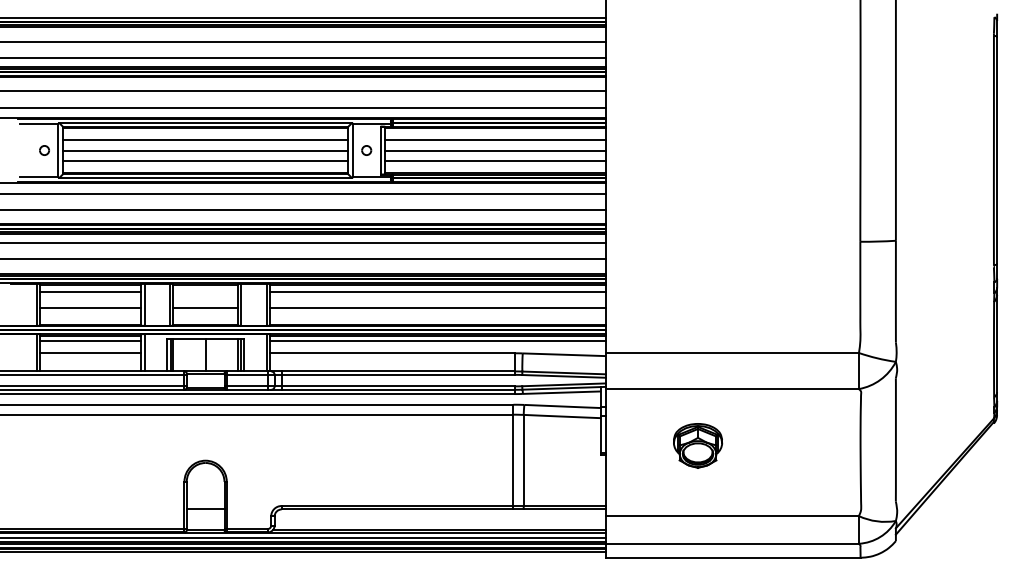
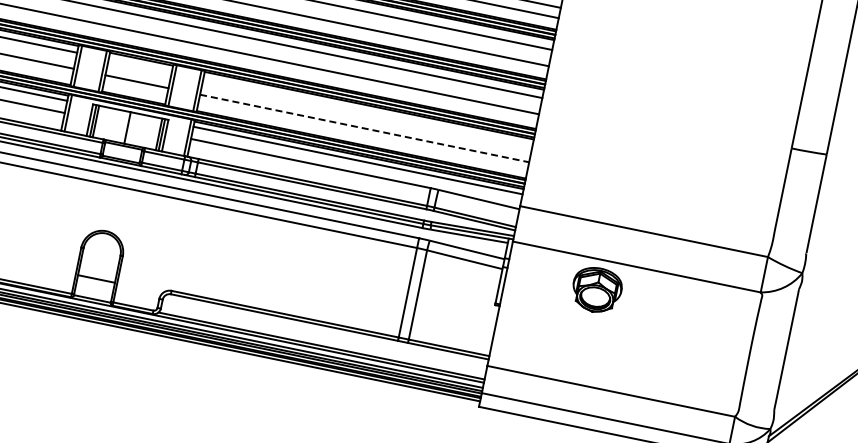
line: (437, 291) -> (367, 112), removed
line: (438, 308) -> (365, 128), solid -> dashed
part: (698, 445) -> (597, 289), moved

